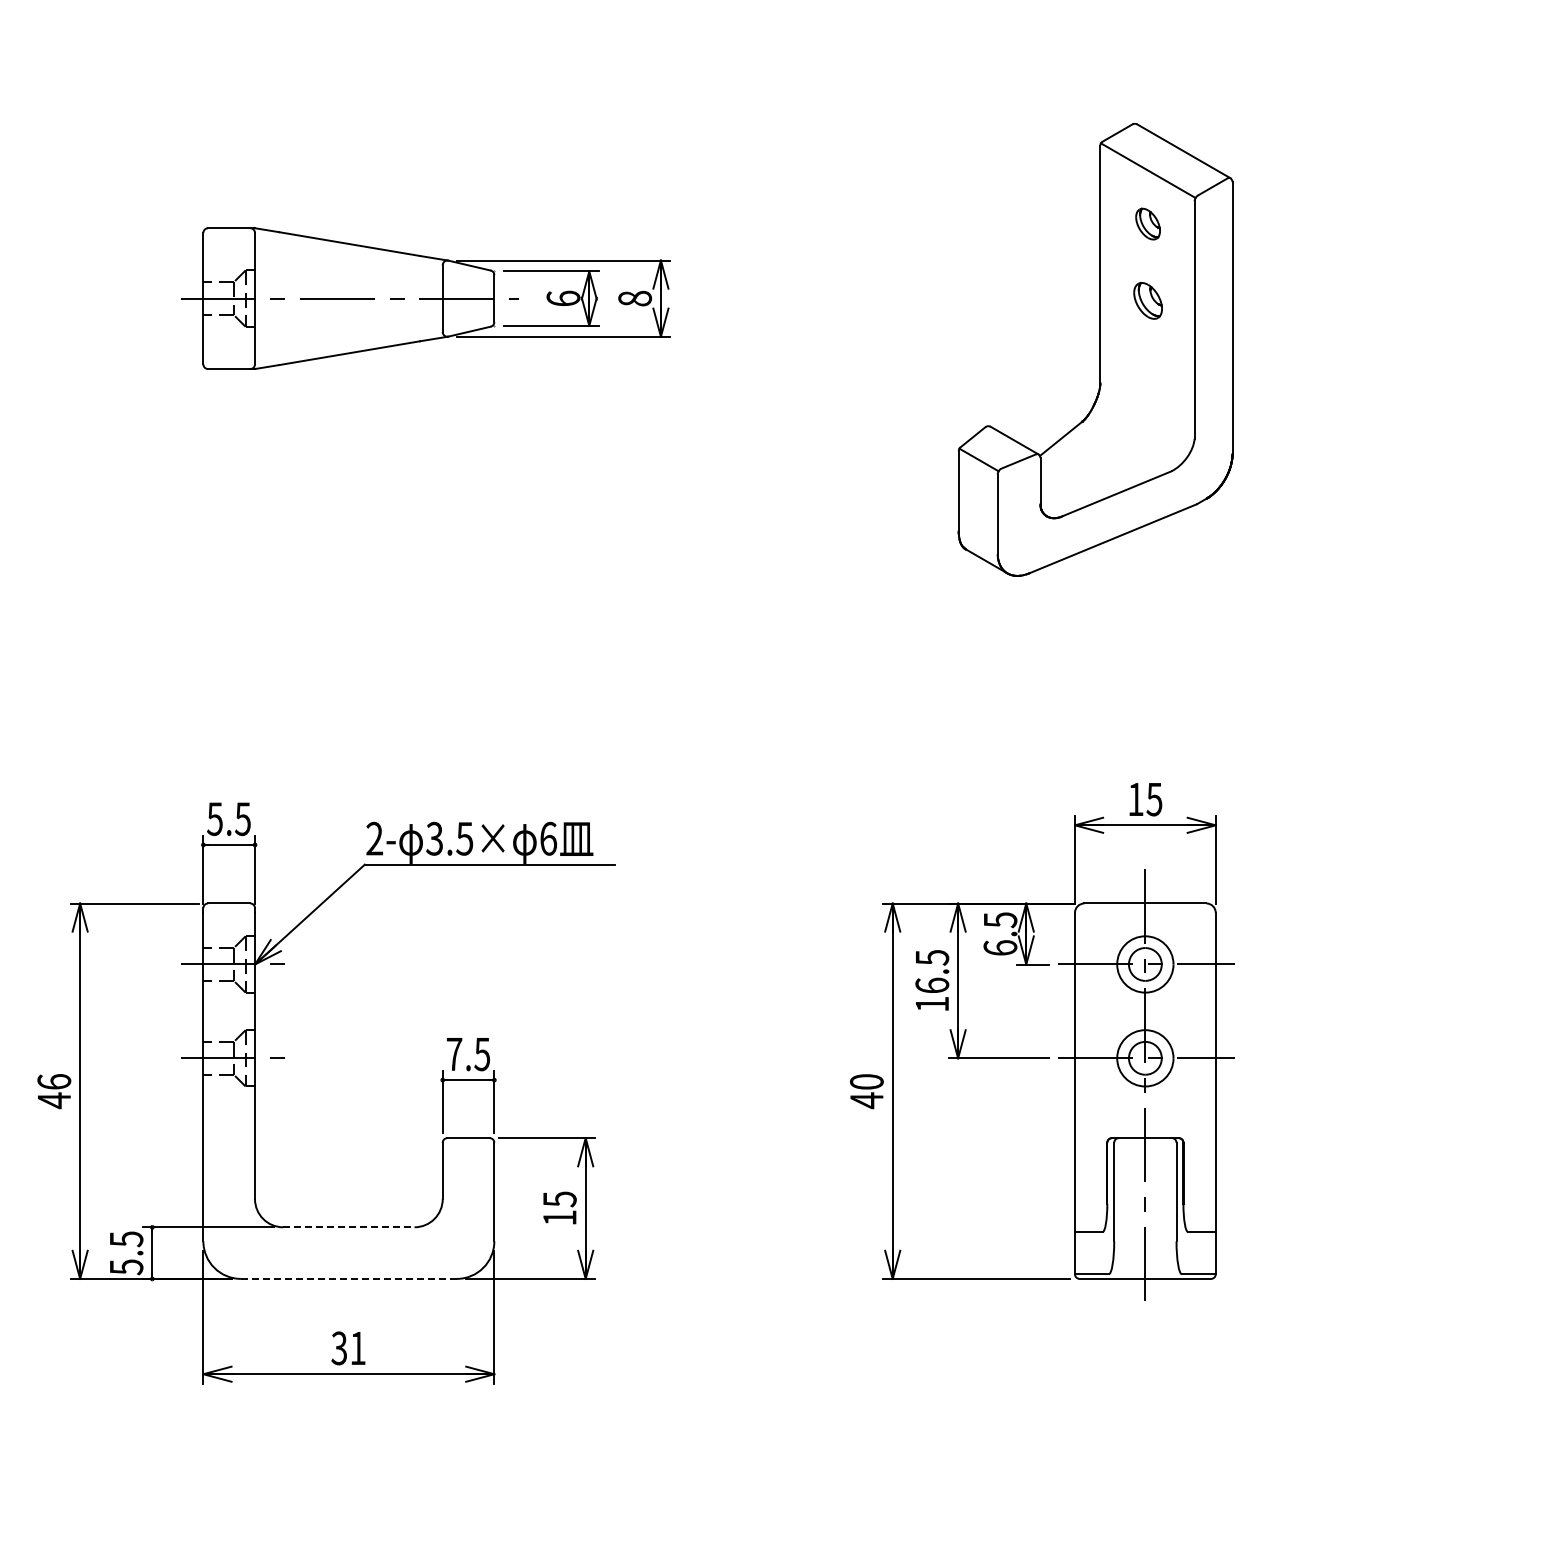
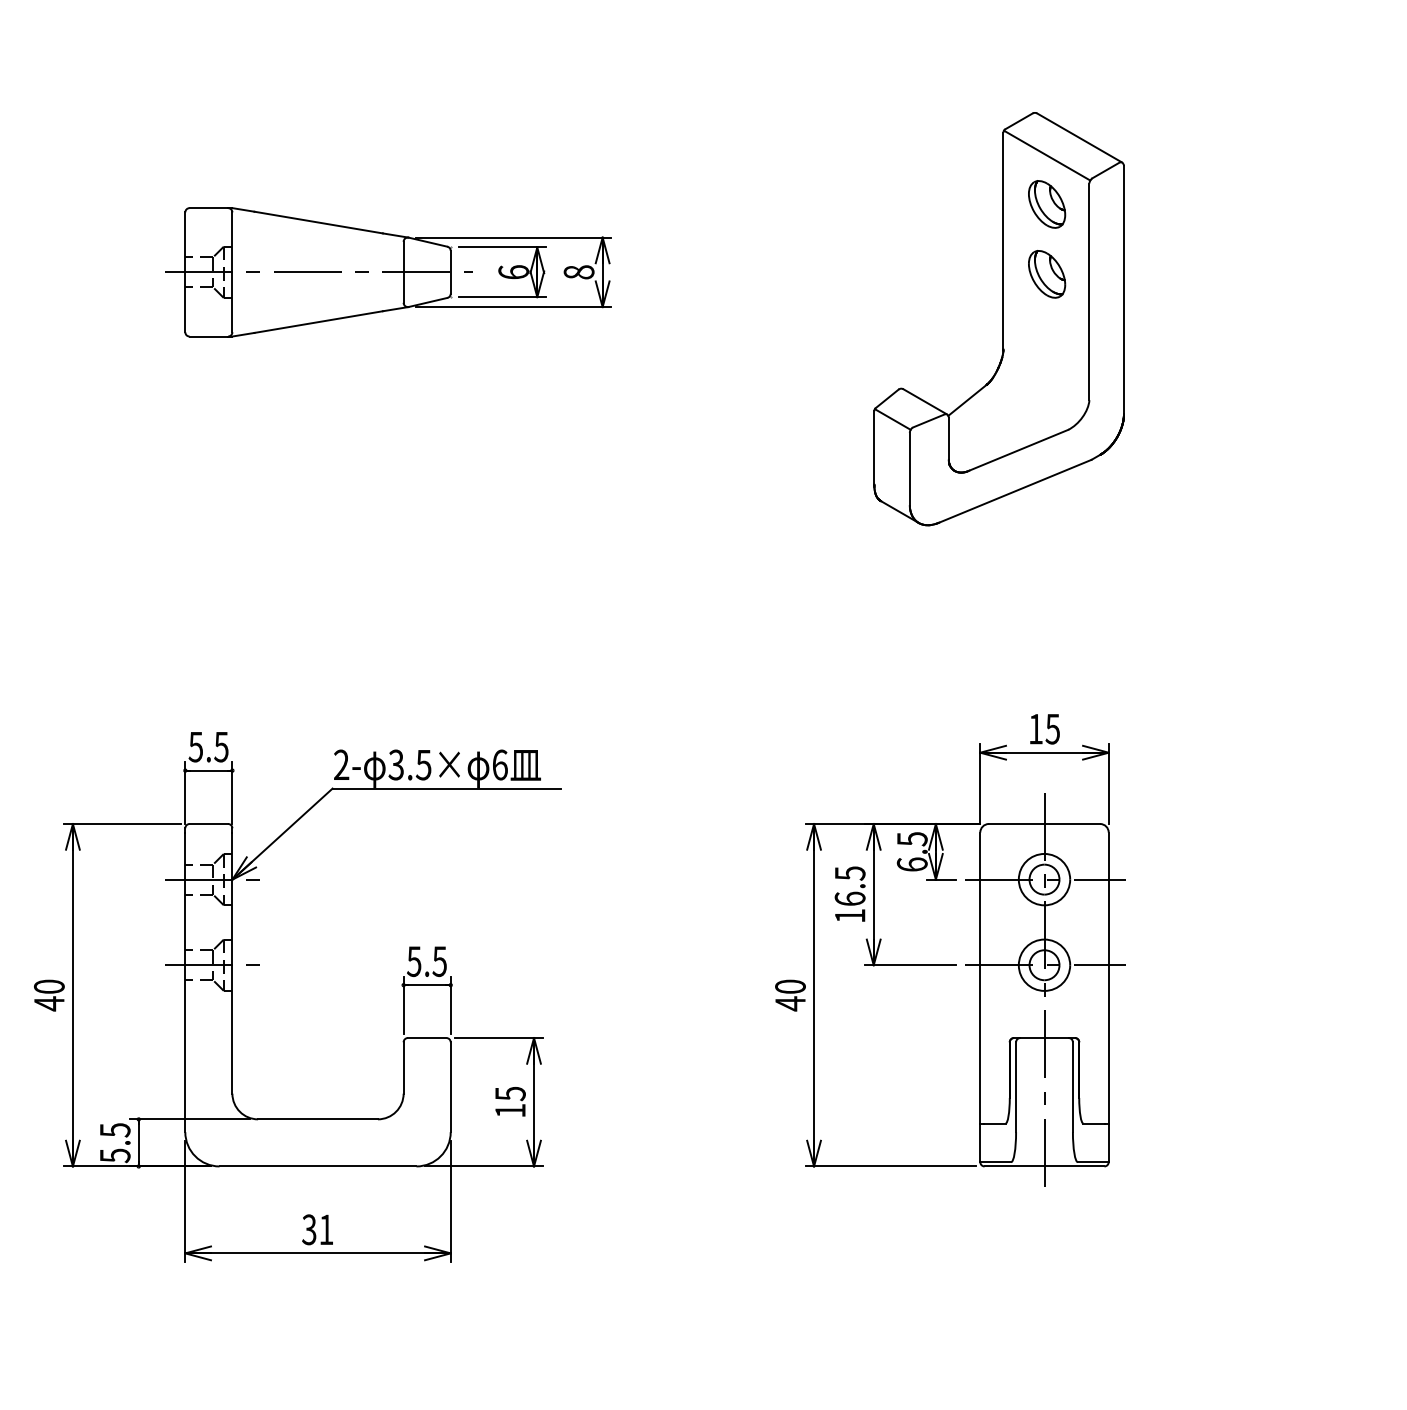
part: (1147, 223) -> (1046, 203), size x1.67
part: (1147, 300) -> (1046, 274), size x1.43
text: (454, 1054) -> (414, 961), 7.5 -> 5.5
text: (54, 1081) -> (49, 986), 46 -> 40
line: (348, 1227) -> (317, 1119), dashed -> solid
line: (348, 1278) -> (317, 1166), dashed -> solid

